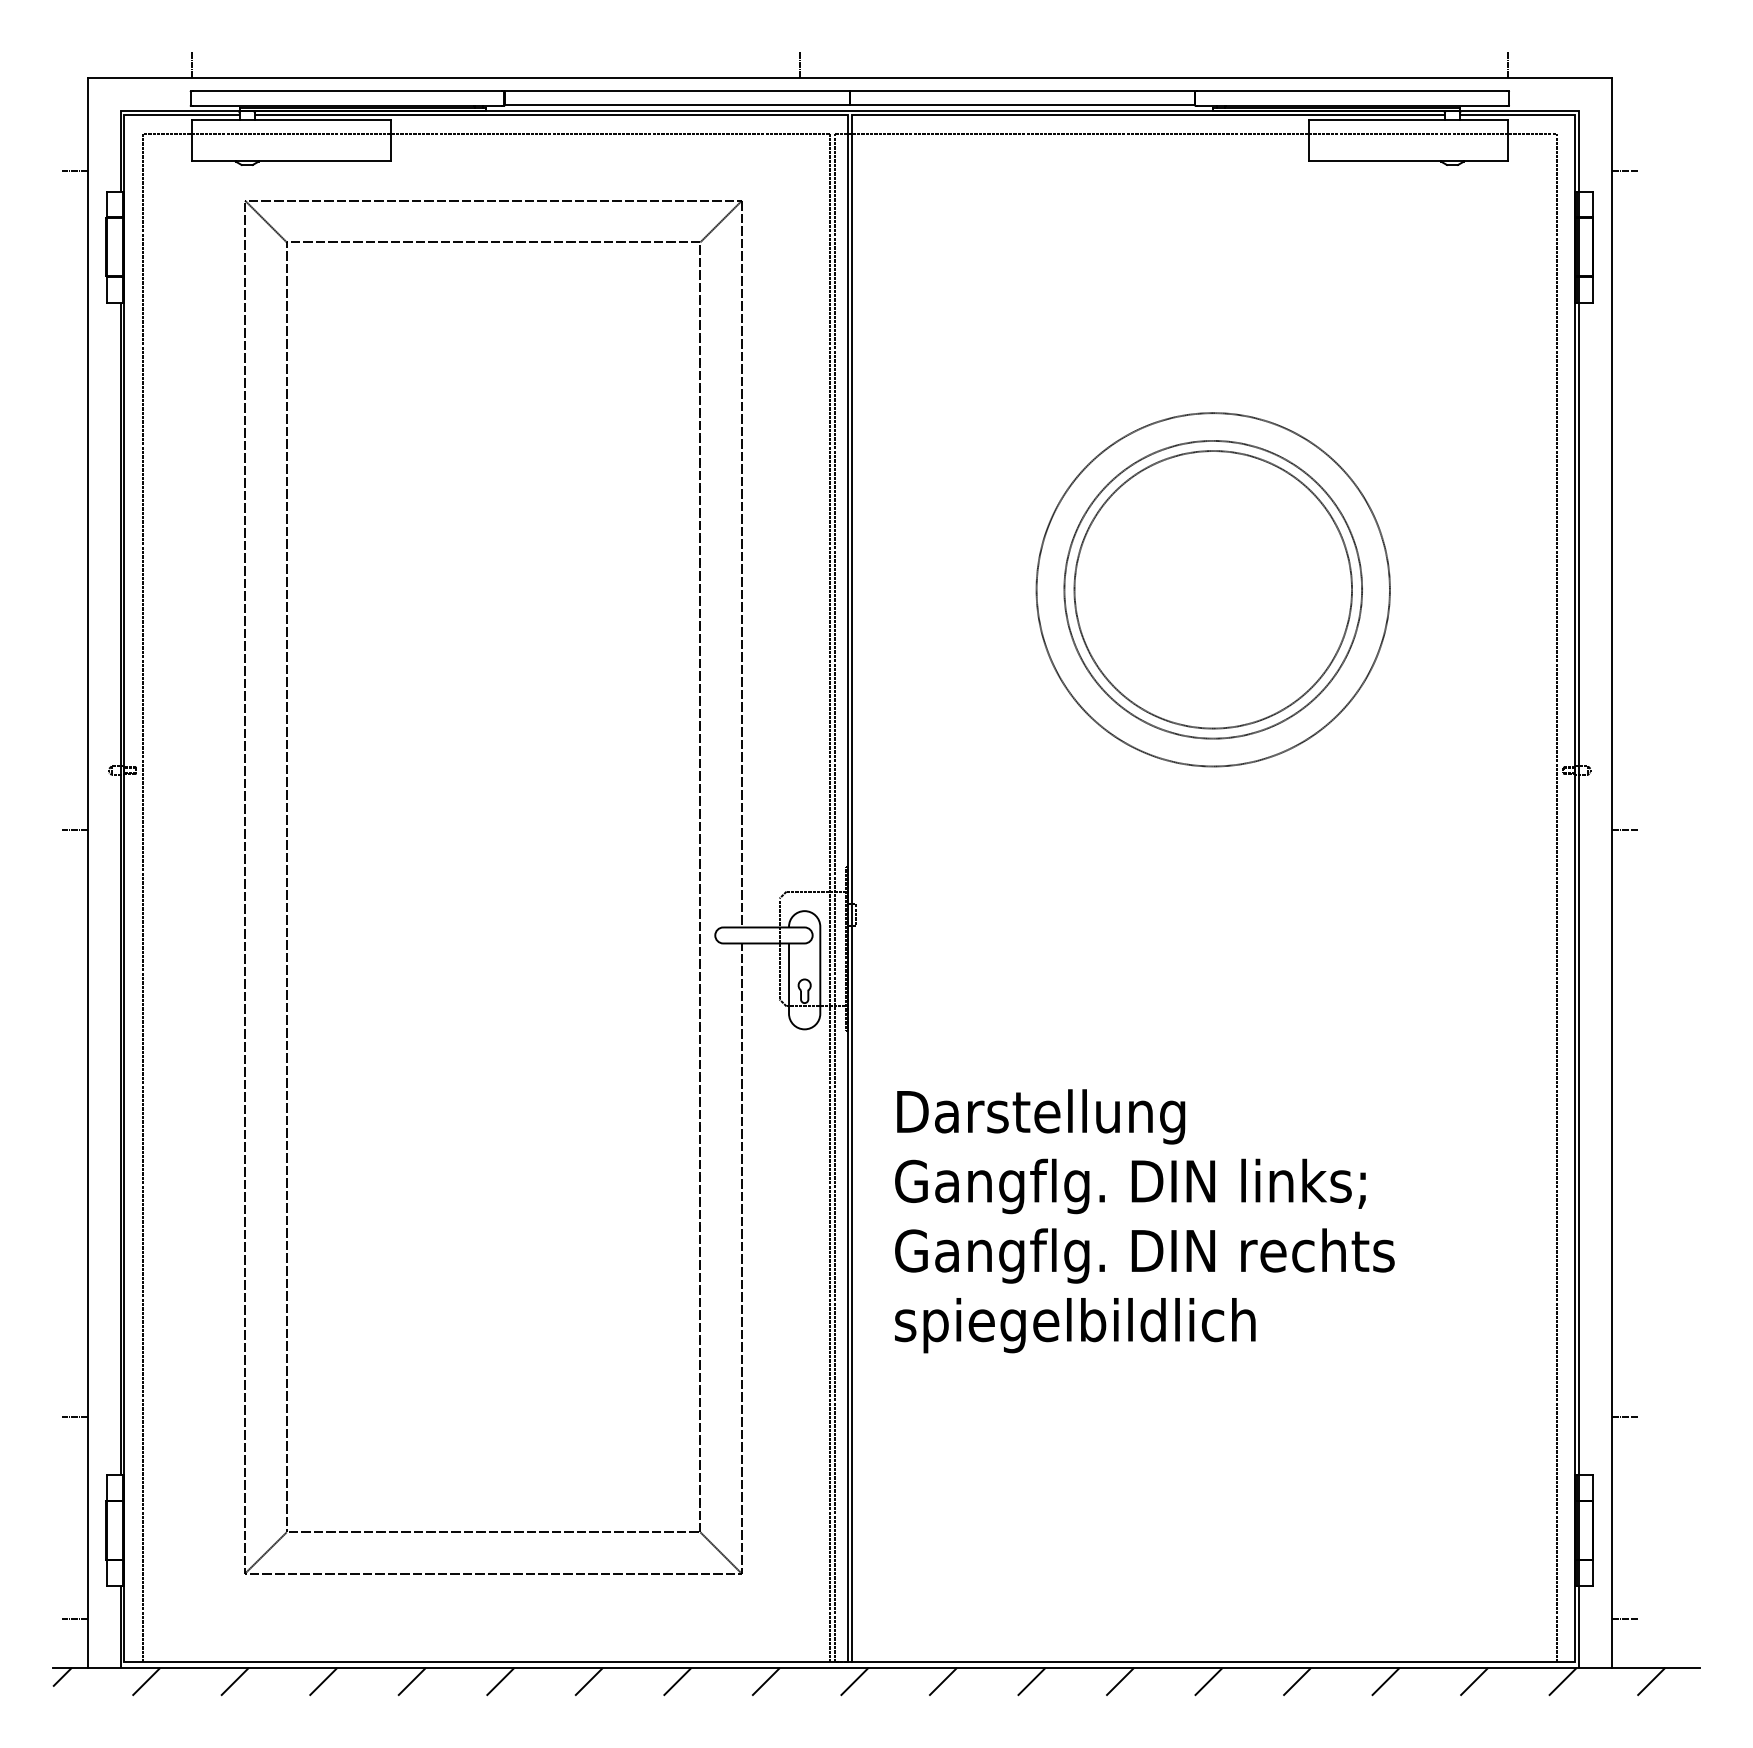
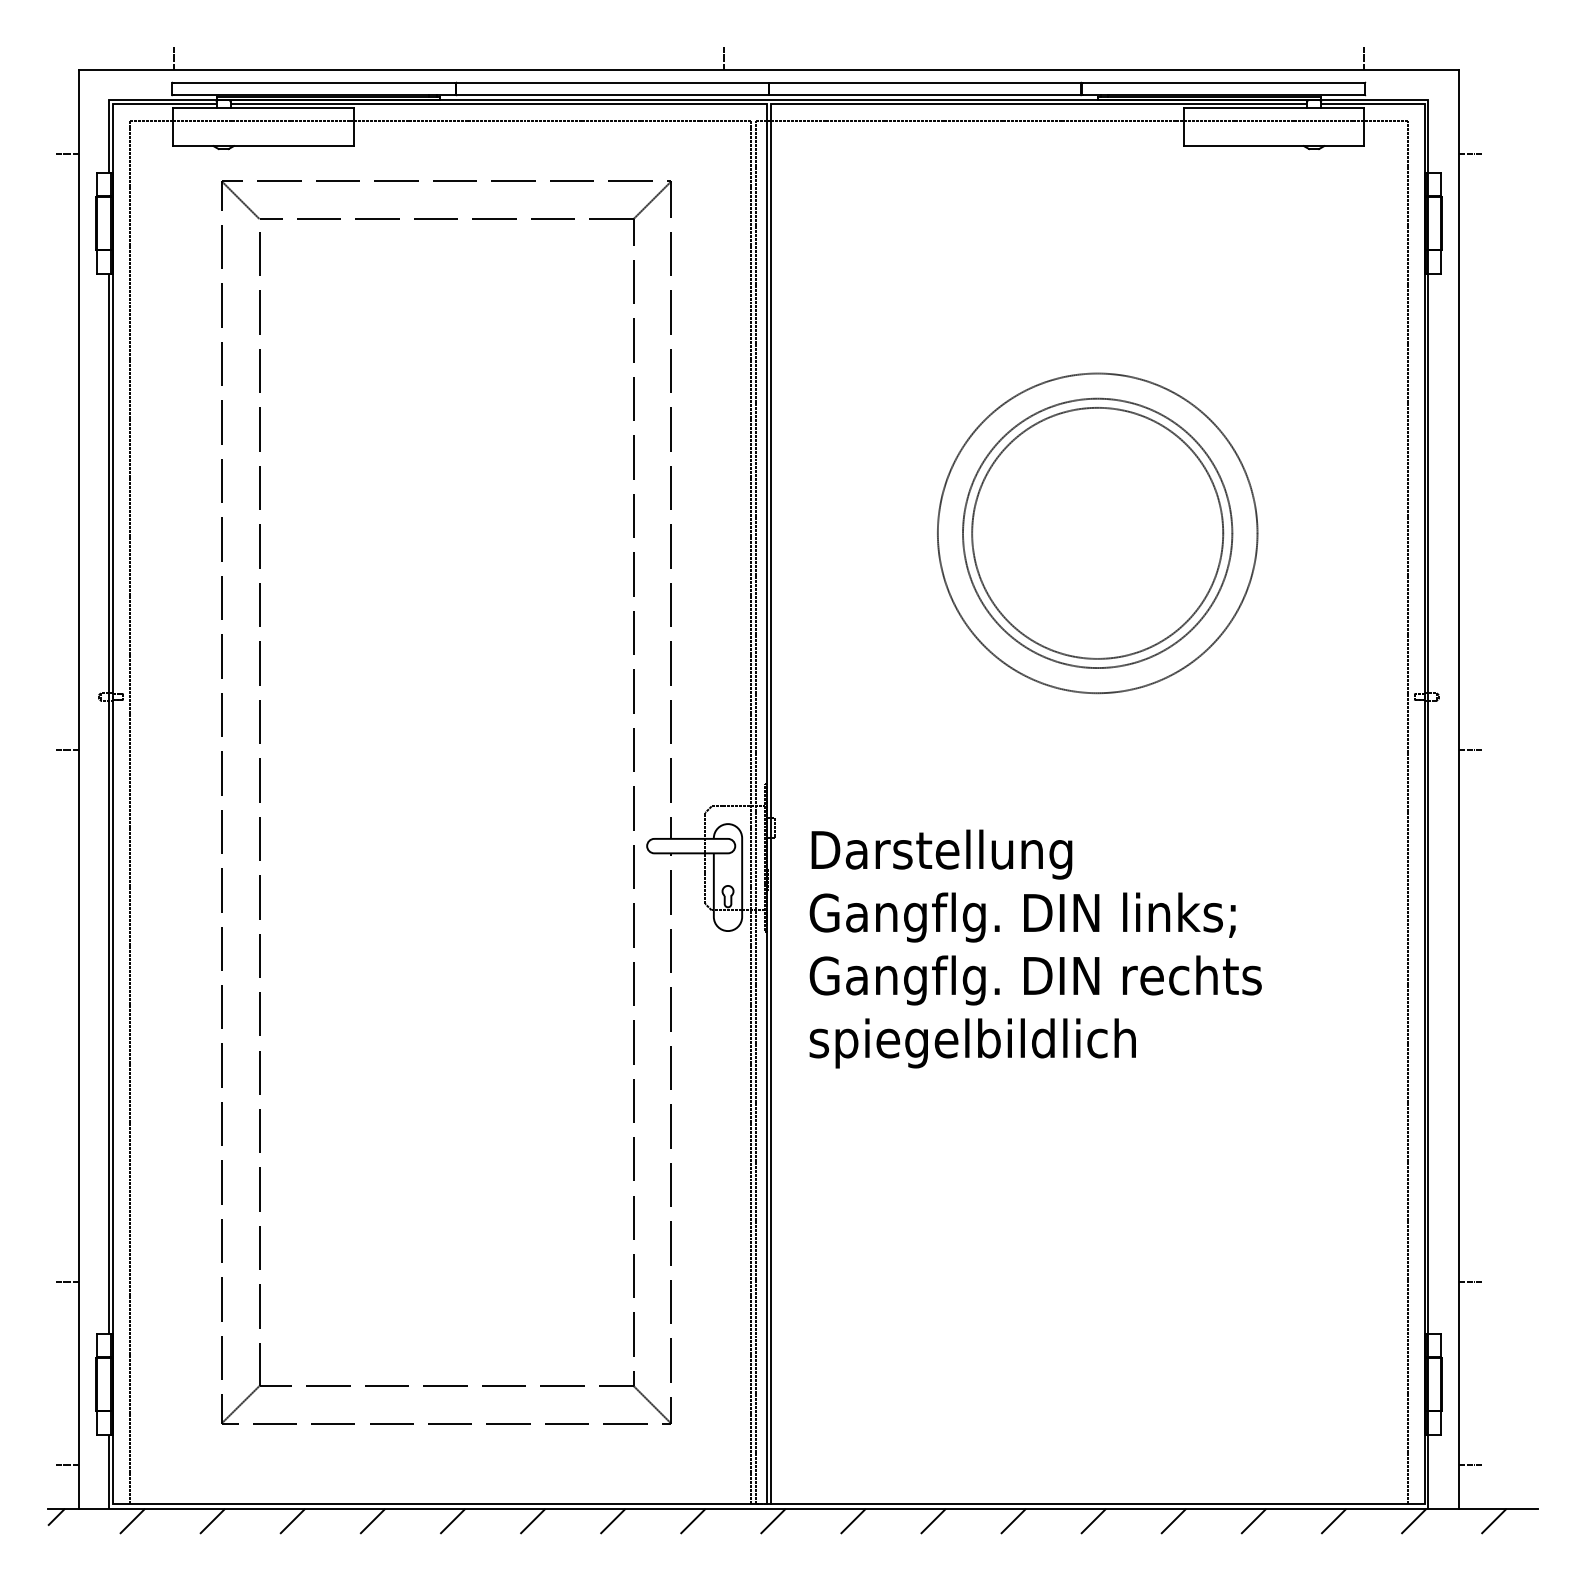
text: (1144, 1221) -> (1035, 949), moved

